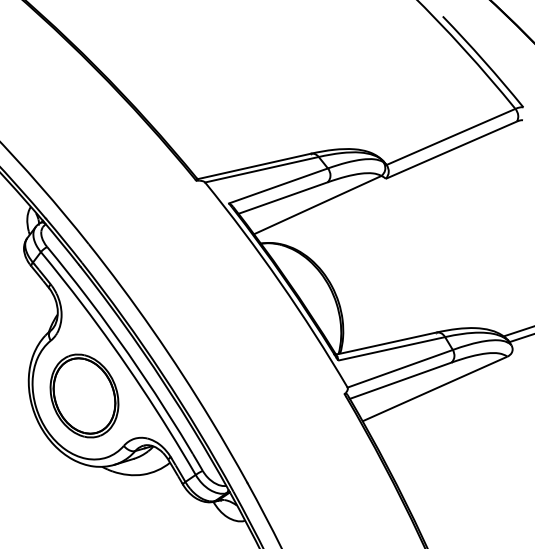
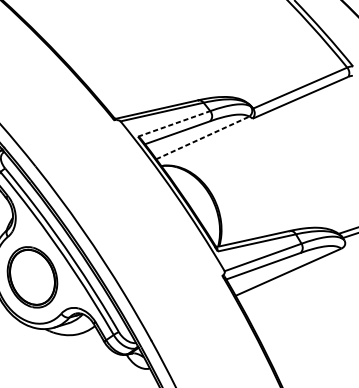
line: (278, 185) -> (174, 123), solid -> dashed
line: (318, 204) -> (203, 137), solid -> dashed

